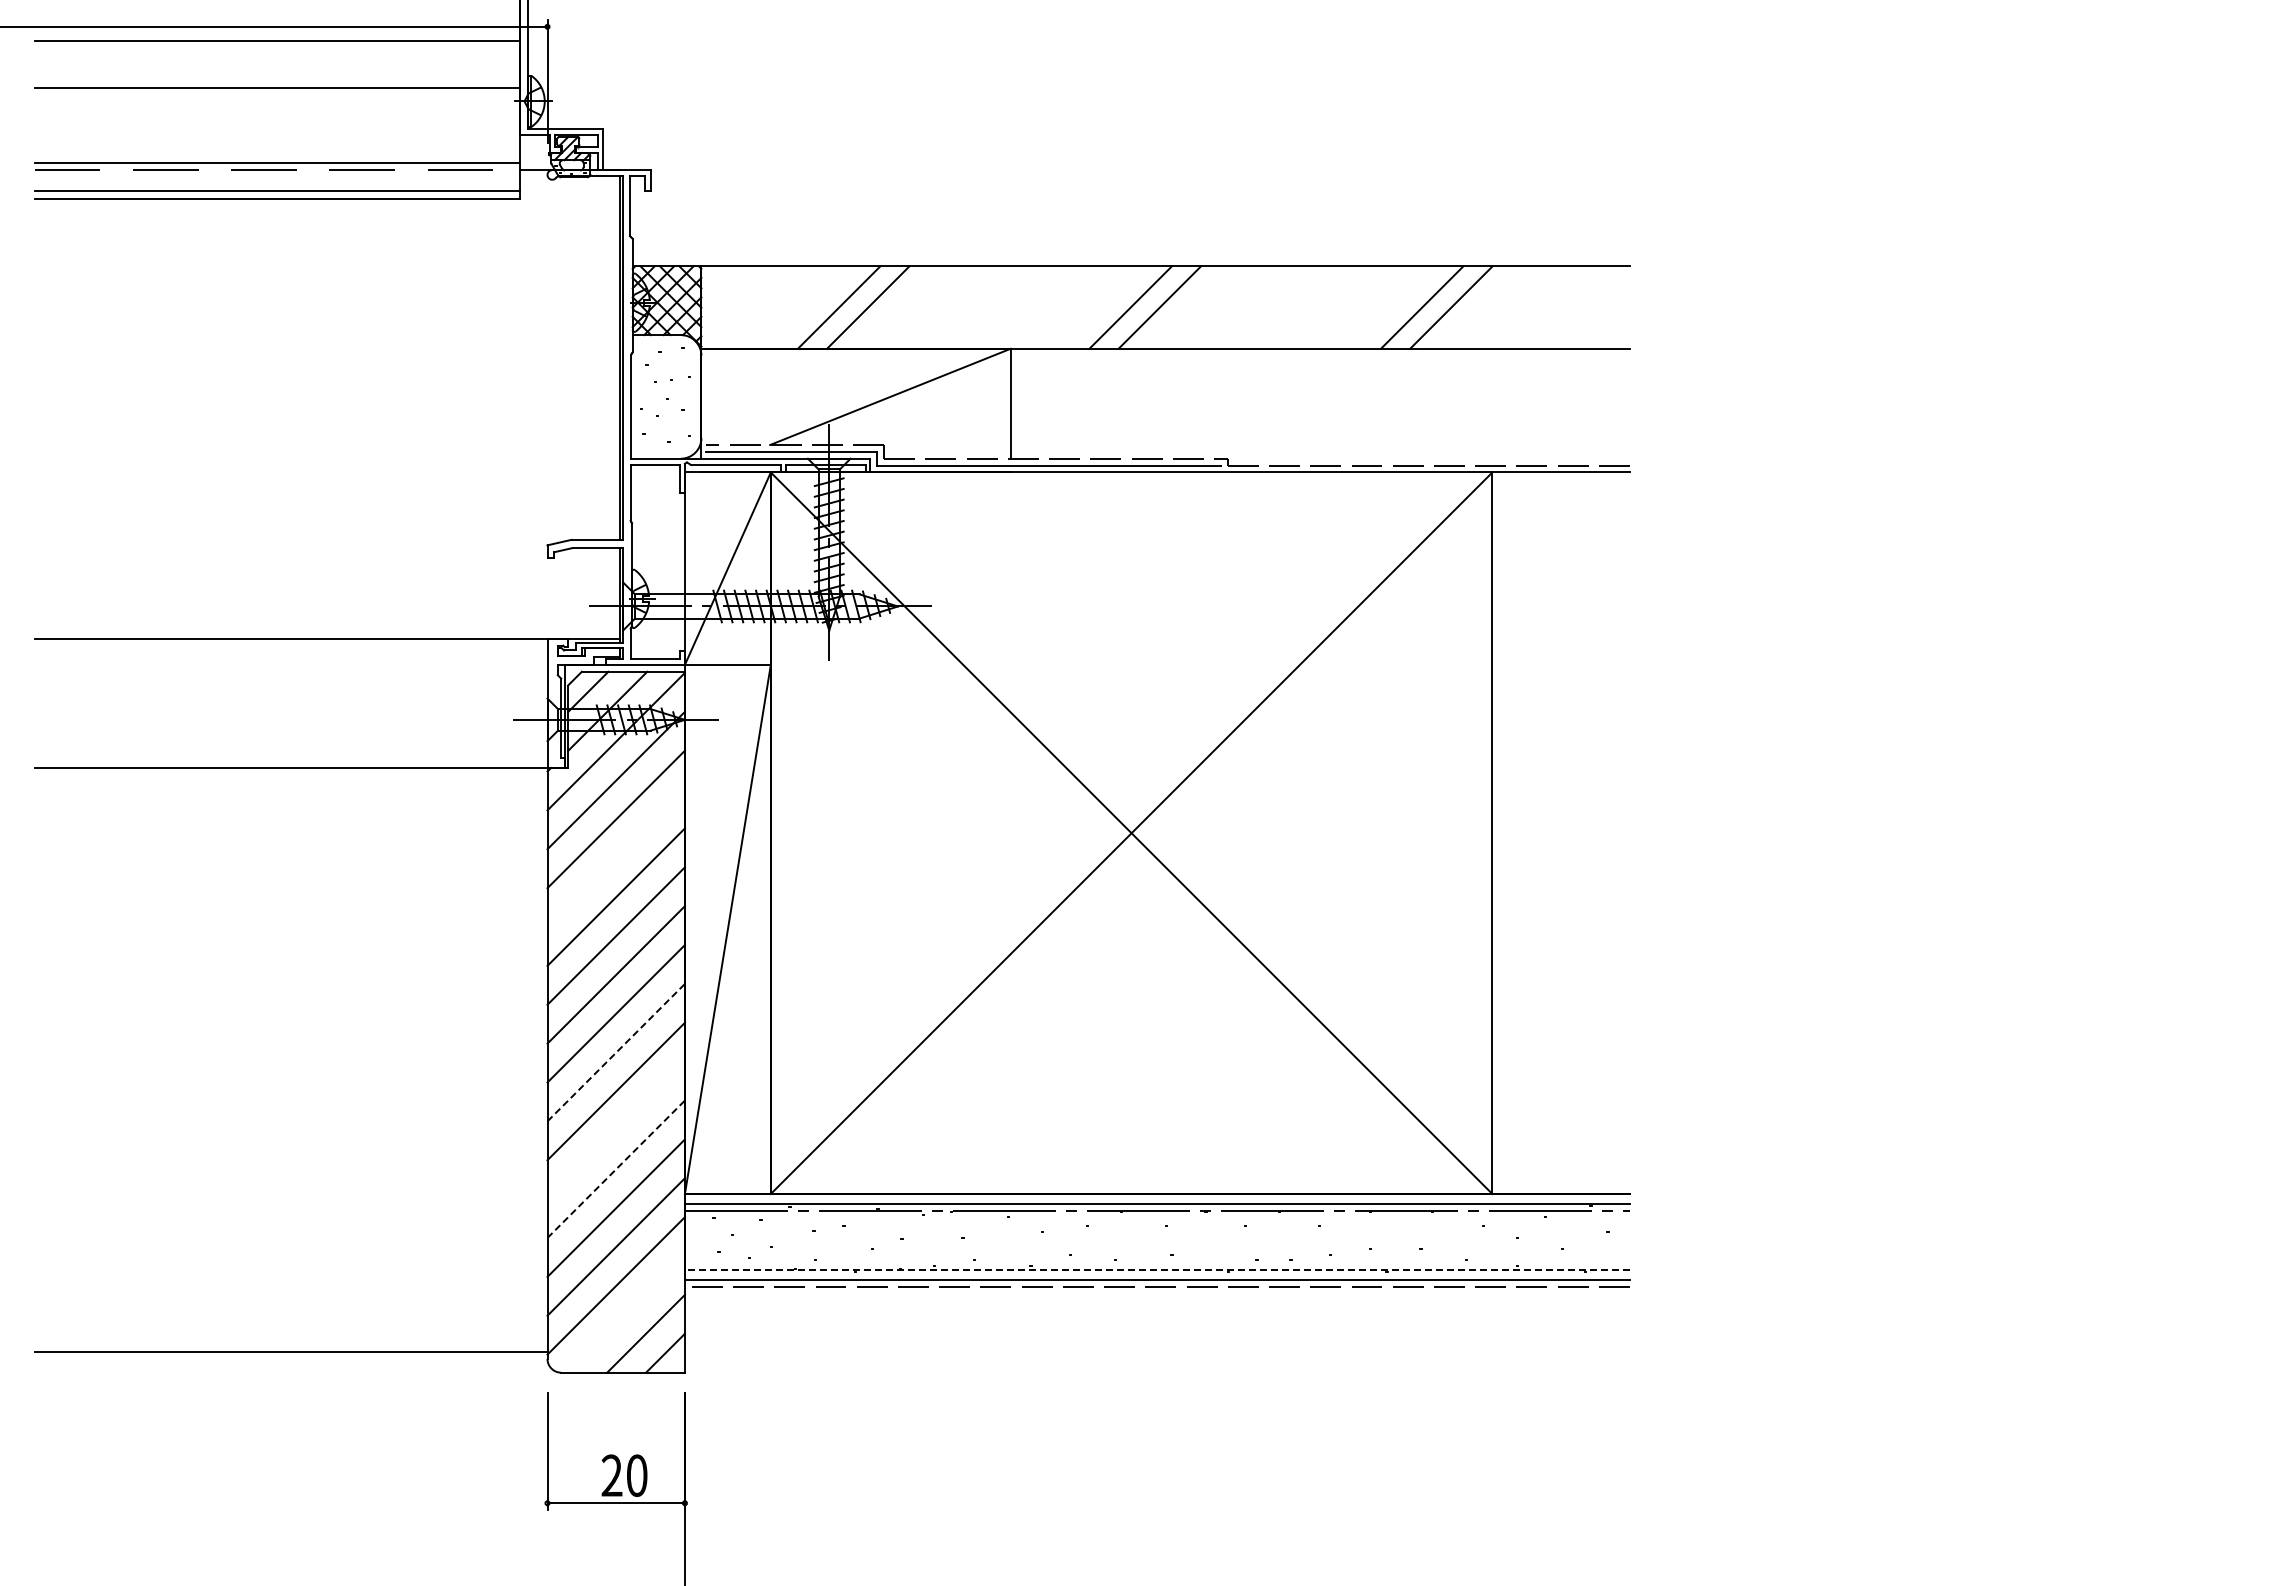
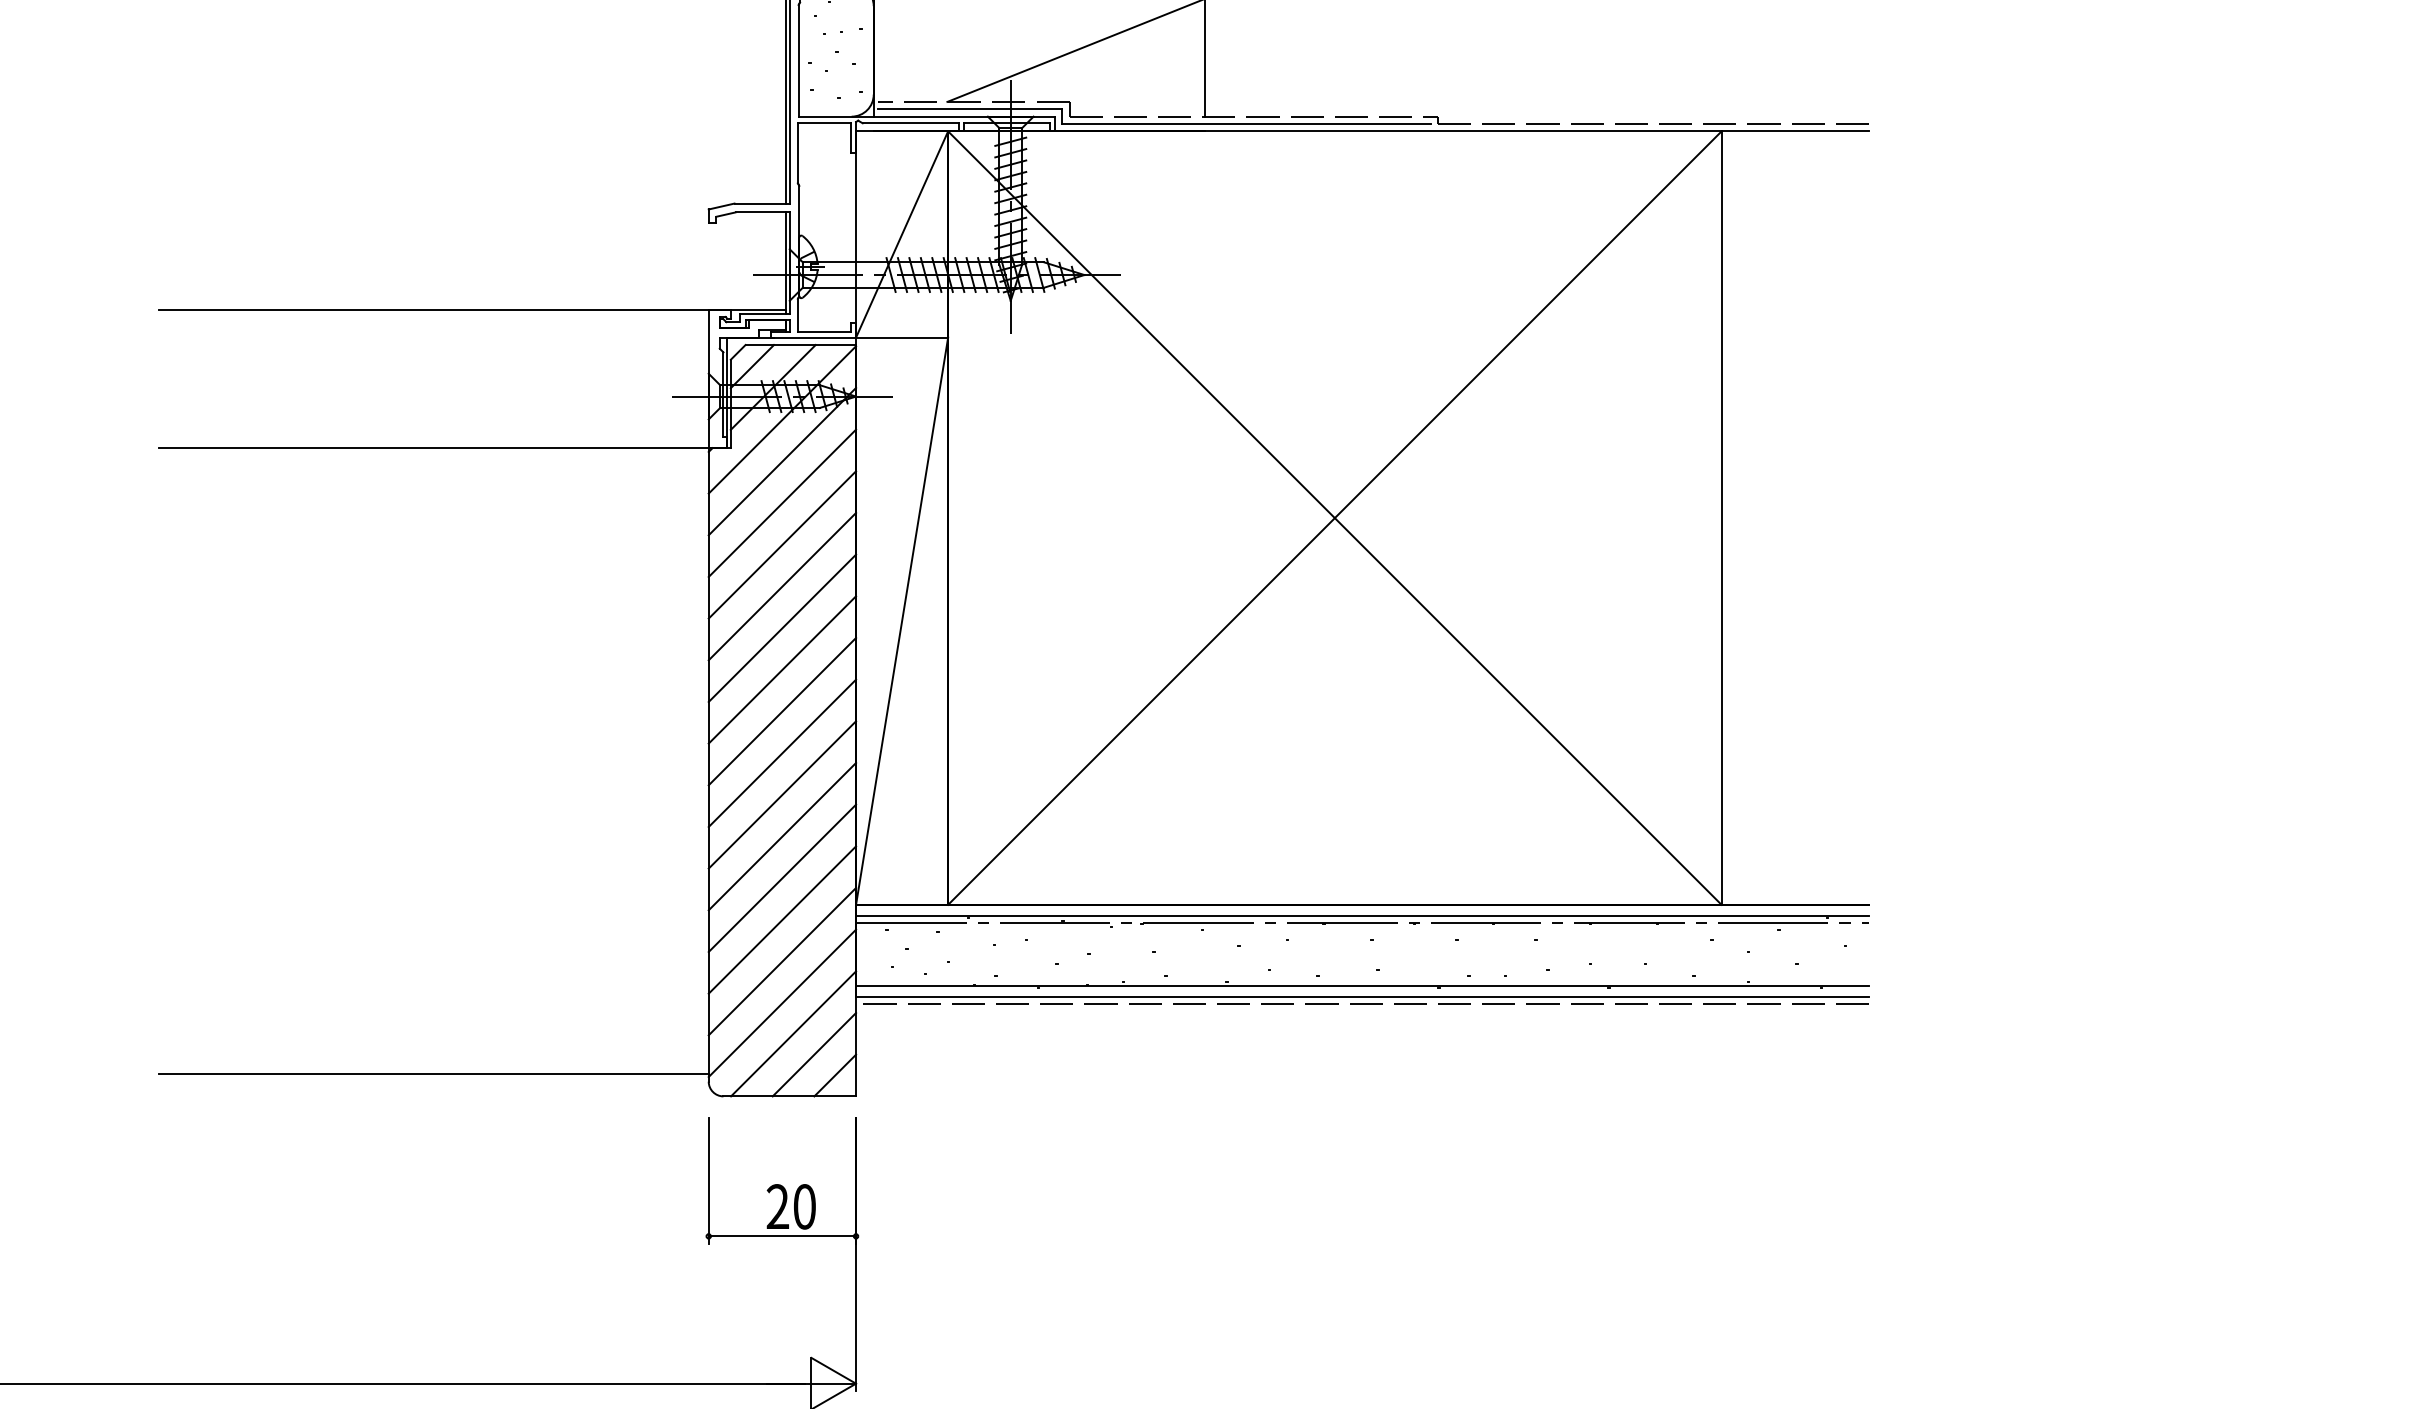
line: (615, 857) -> (781, 544), added
line: (616, 1052) -> (782, 753), dashed -> solid
line: (615, 1130) -> (781, 836), added
line: (616, 1168) -> (782, 877), dashed -> solid
line: (1156, 1269) -> (1361, 985), dashed -> solid
line: (626, 1314) -> (793, 1034), added

